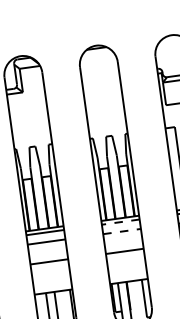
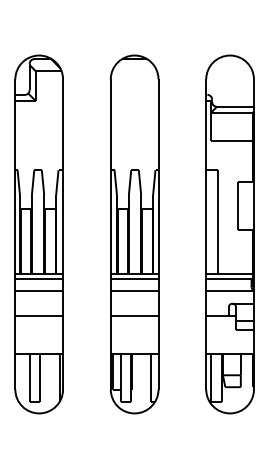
line: (120, 222) -> (134, 278), dashed -> solid
line: (121, 231) -> (134, 290), dashed -> solid

